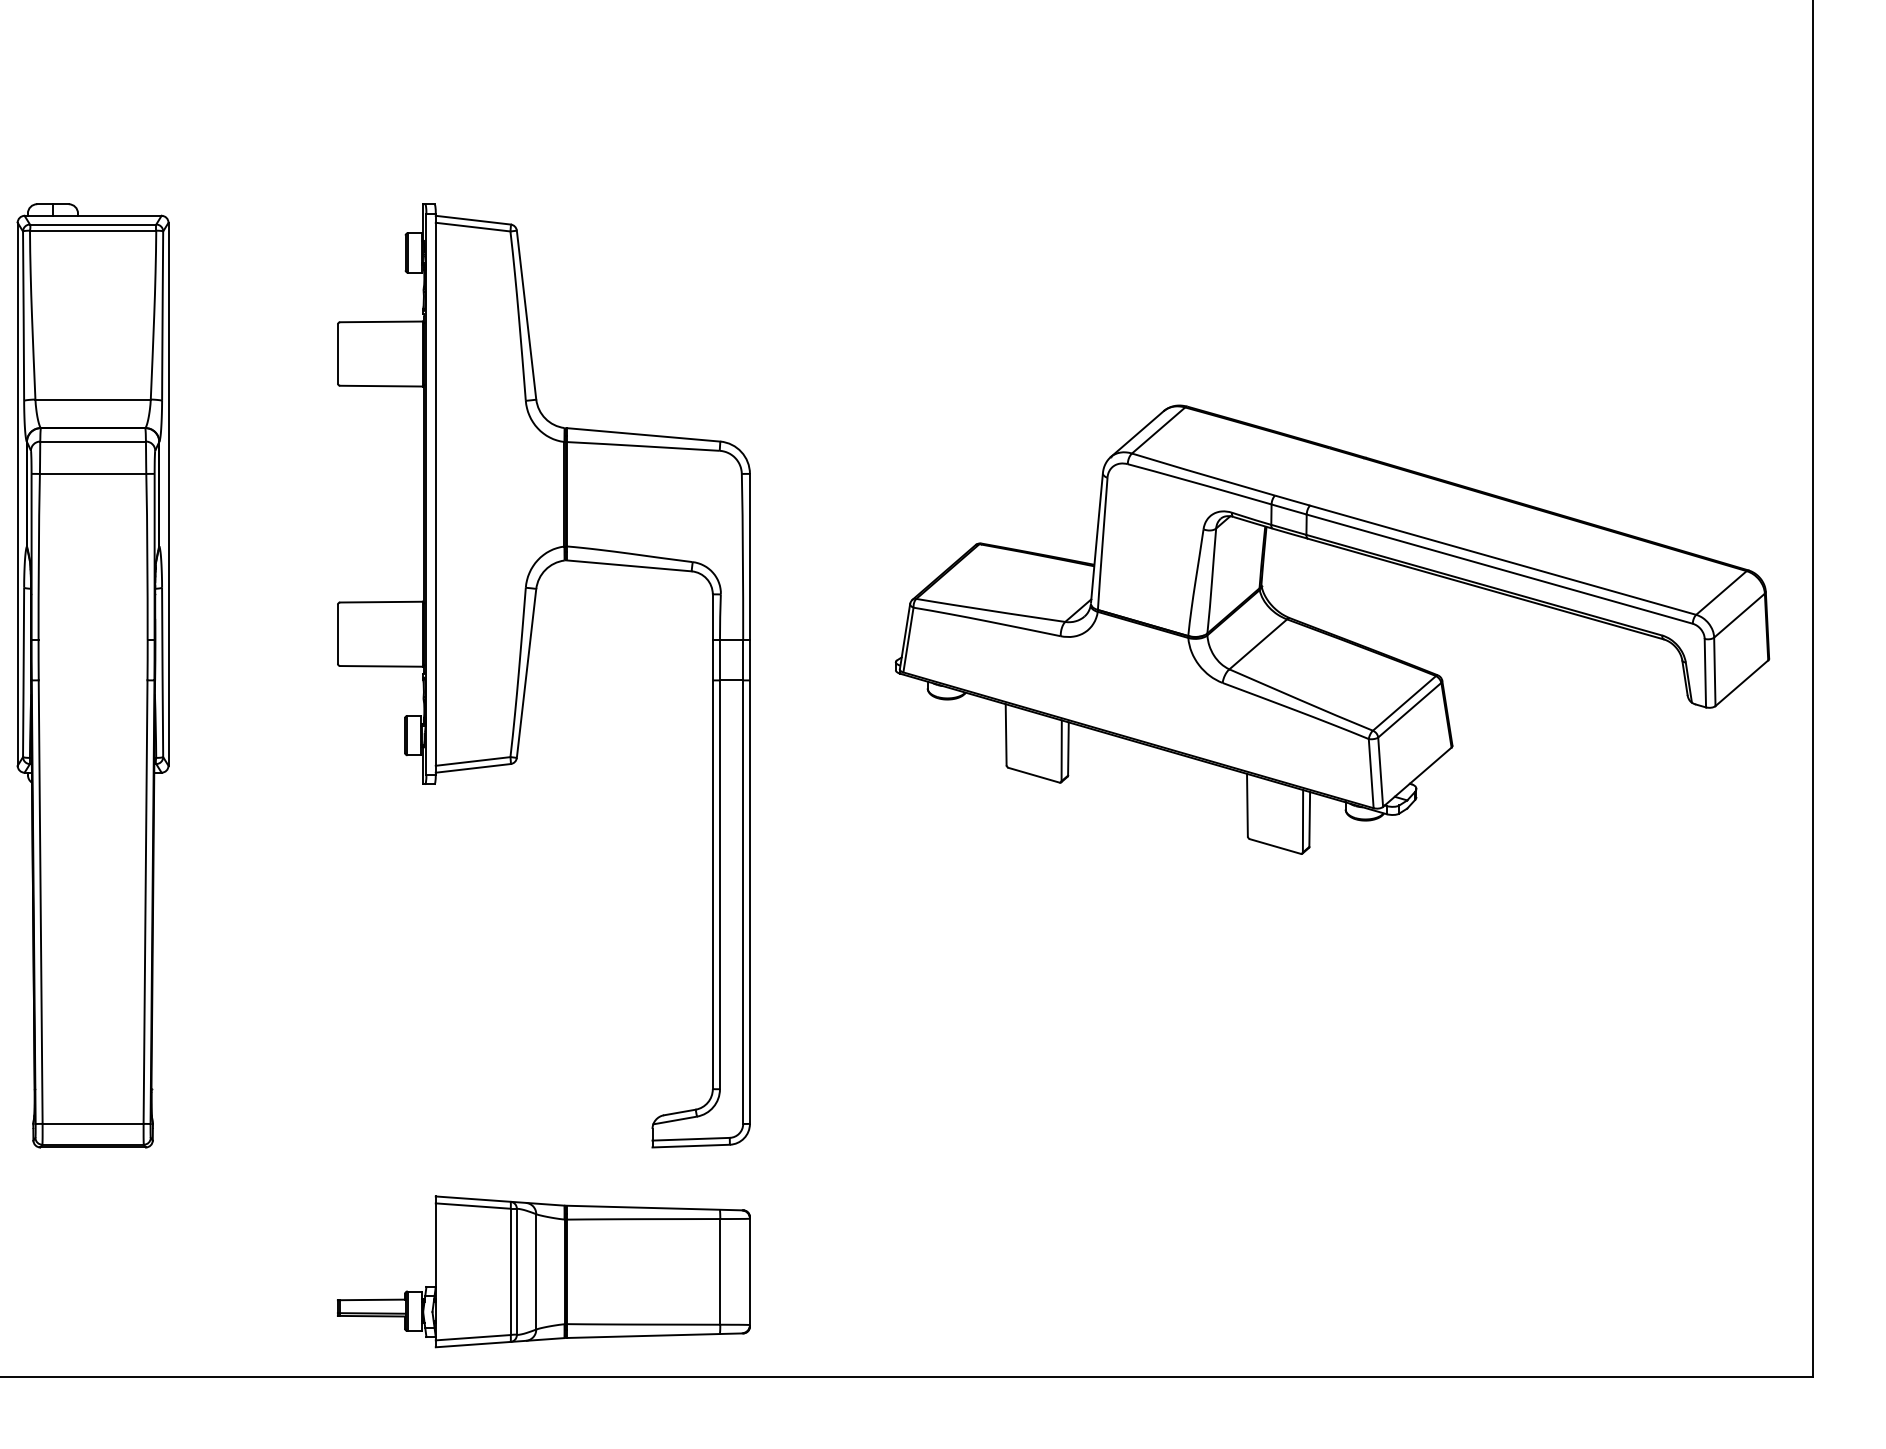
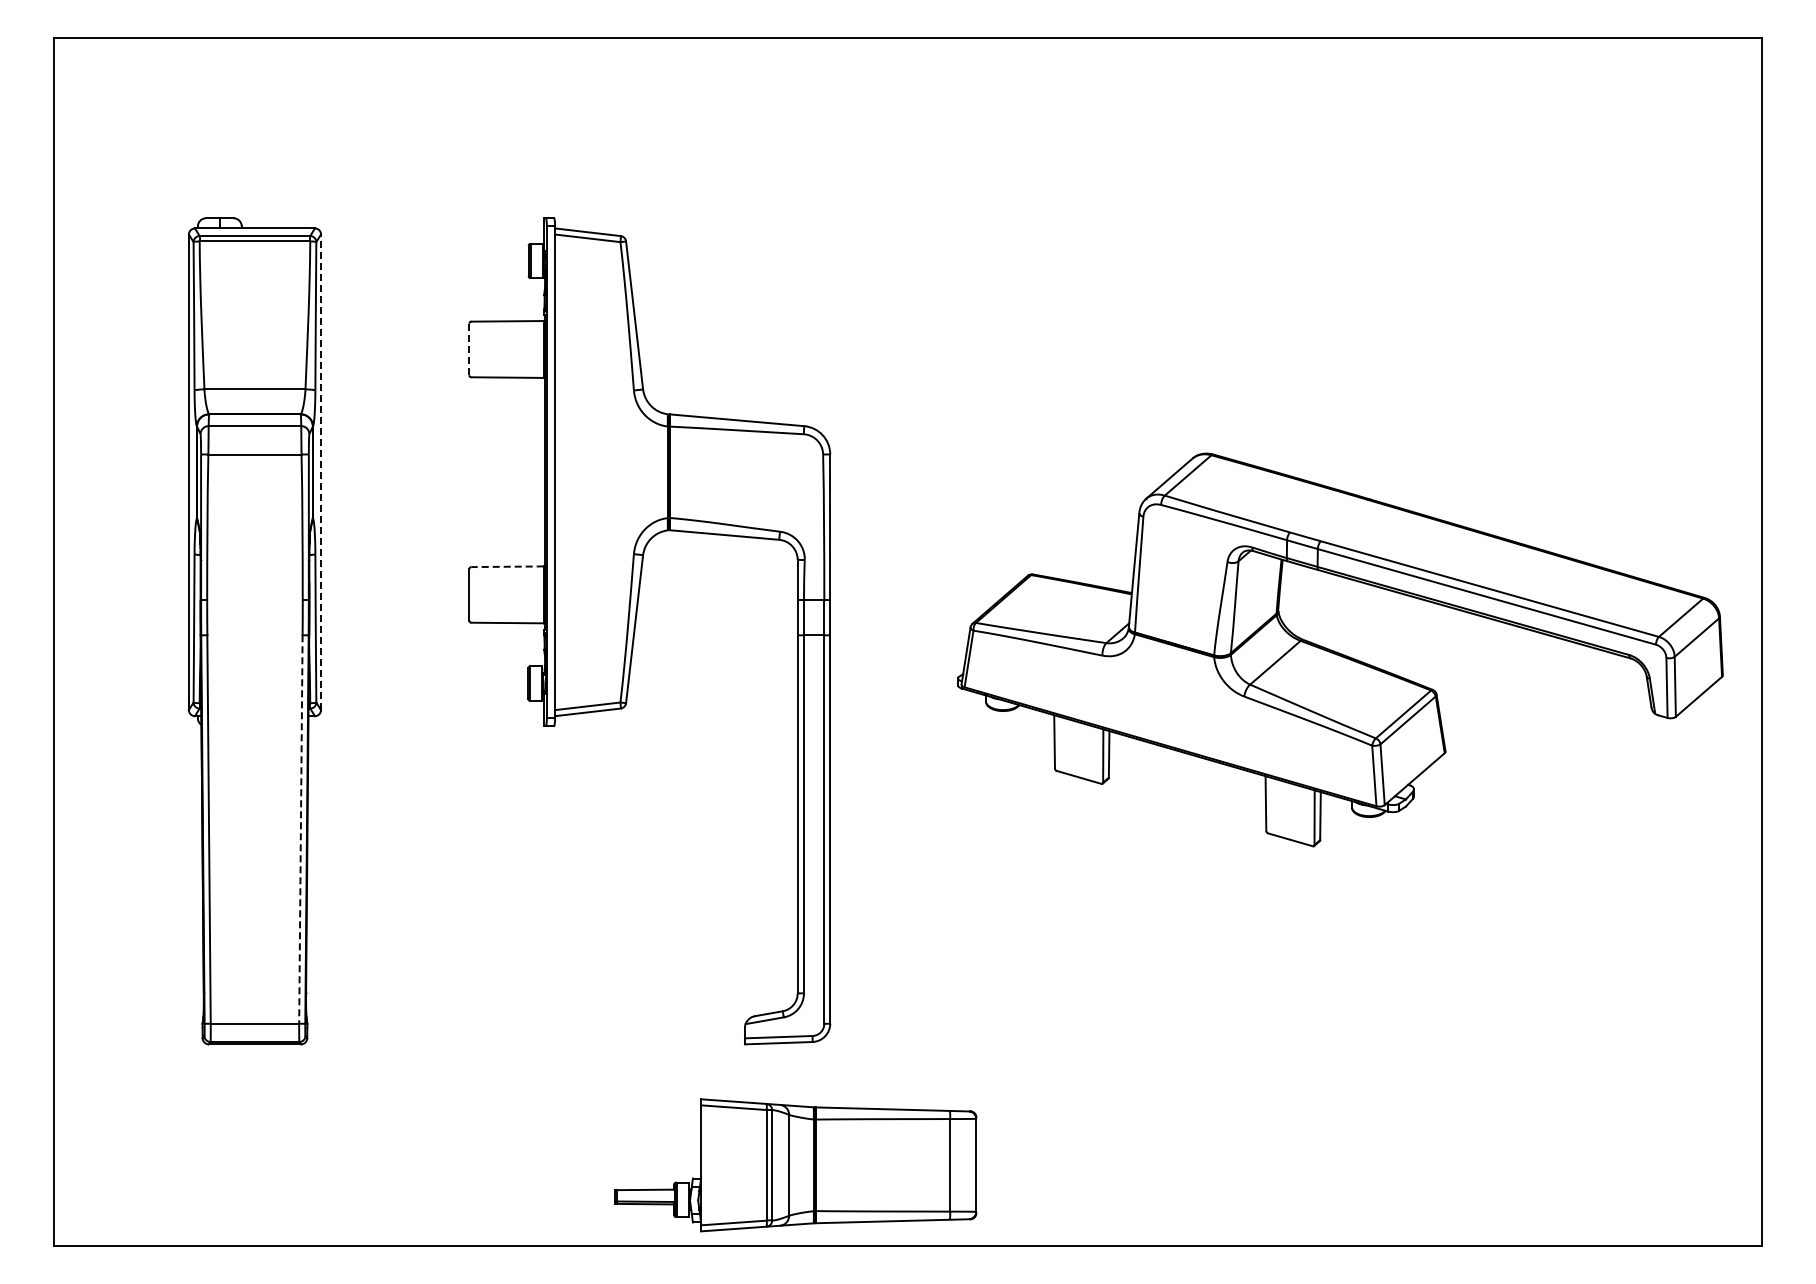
line: (338, 354) -> (469, 349), solid -> dashed
line: (169, 494) -> (321, 472), solid -> dashed
line: (381, 601) -> (507, 566), solid -> dashed
part: (1332, 629) -> (1340, 649), moved
line: (145, 903) -> (300, 830), solid -> dashed
part: (543, 1272) -> (795, 1165), moved

